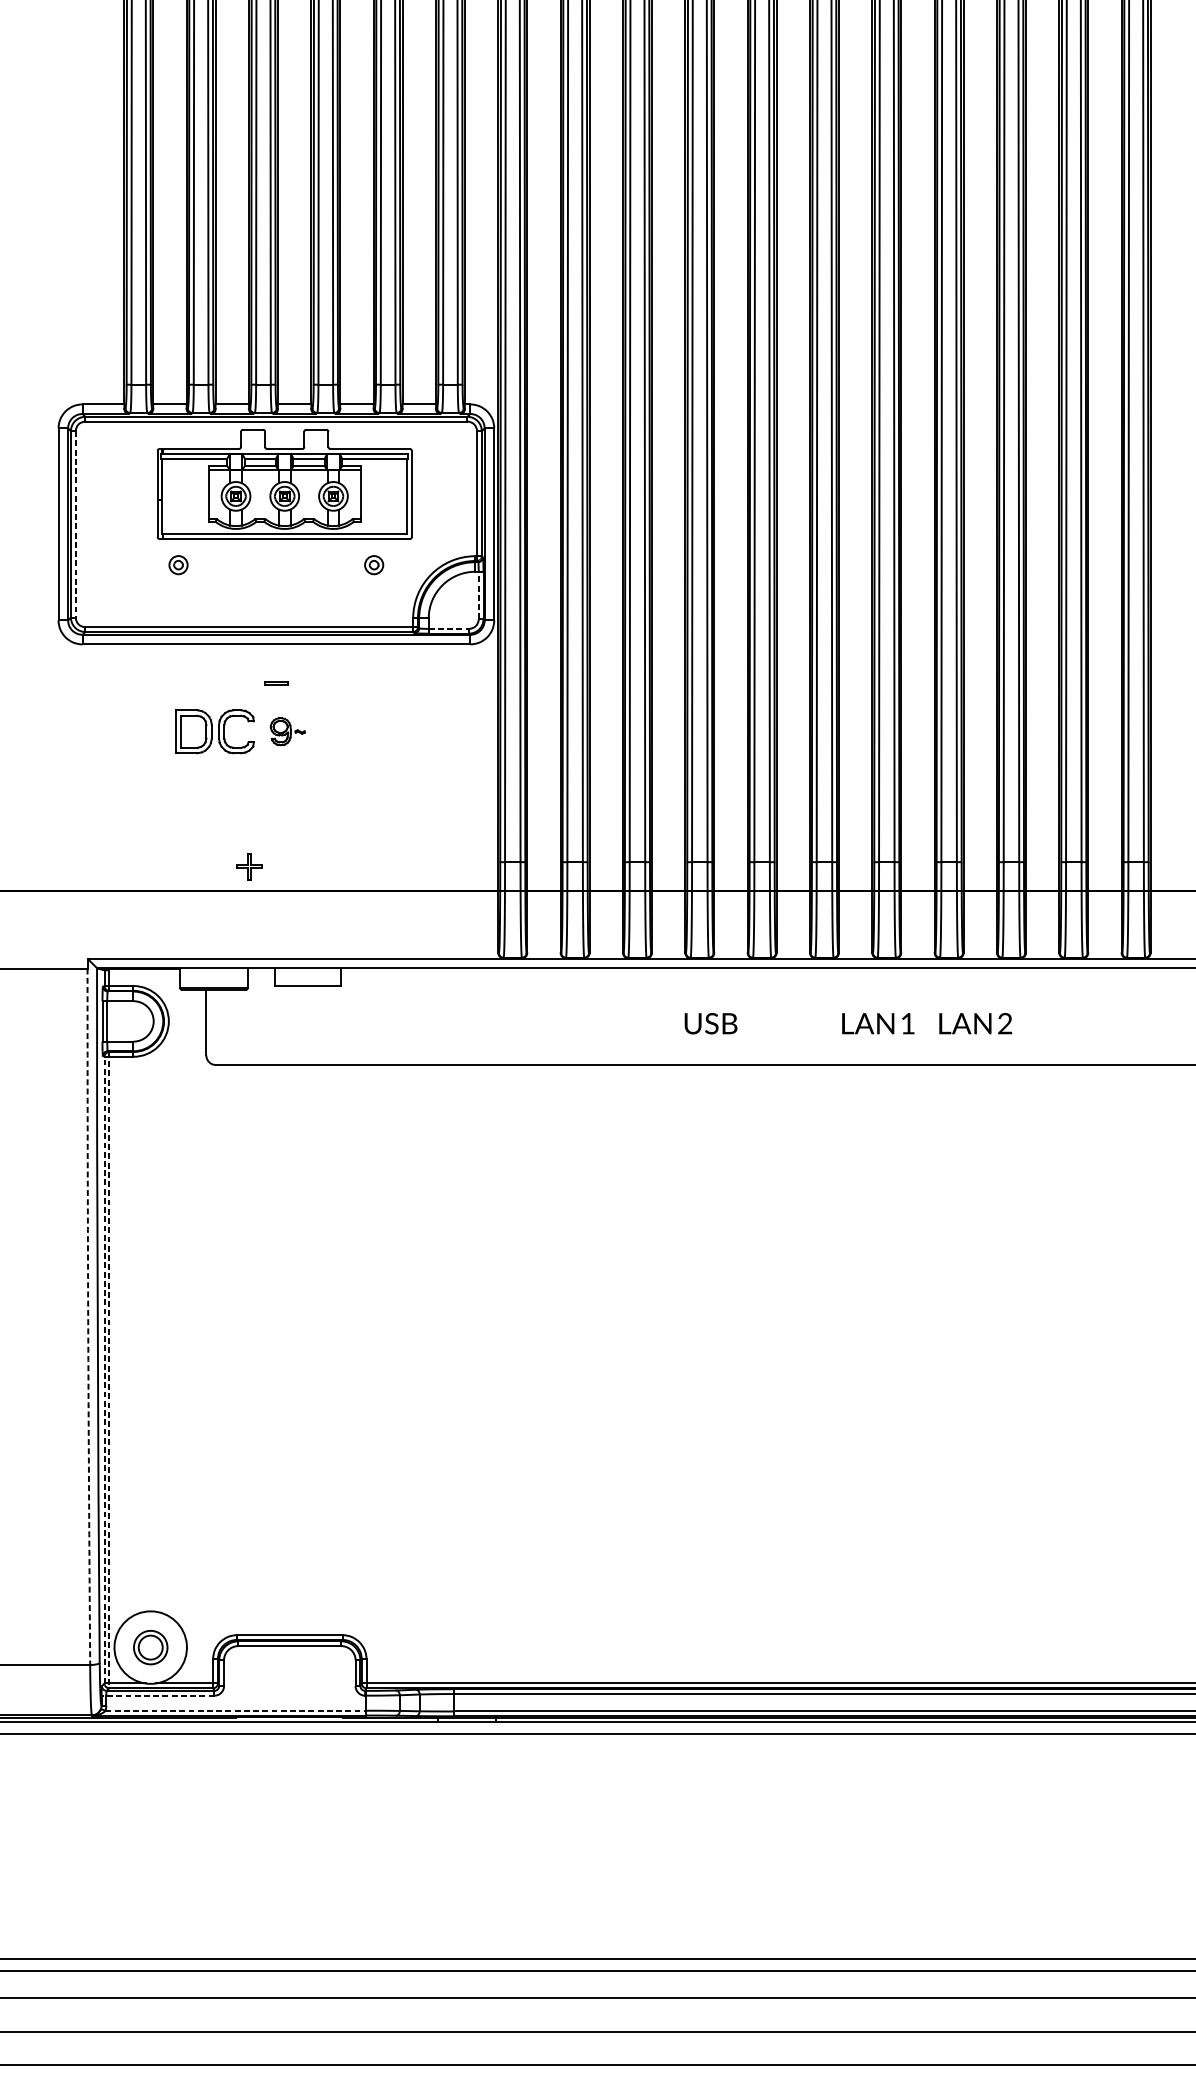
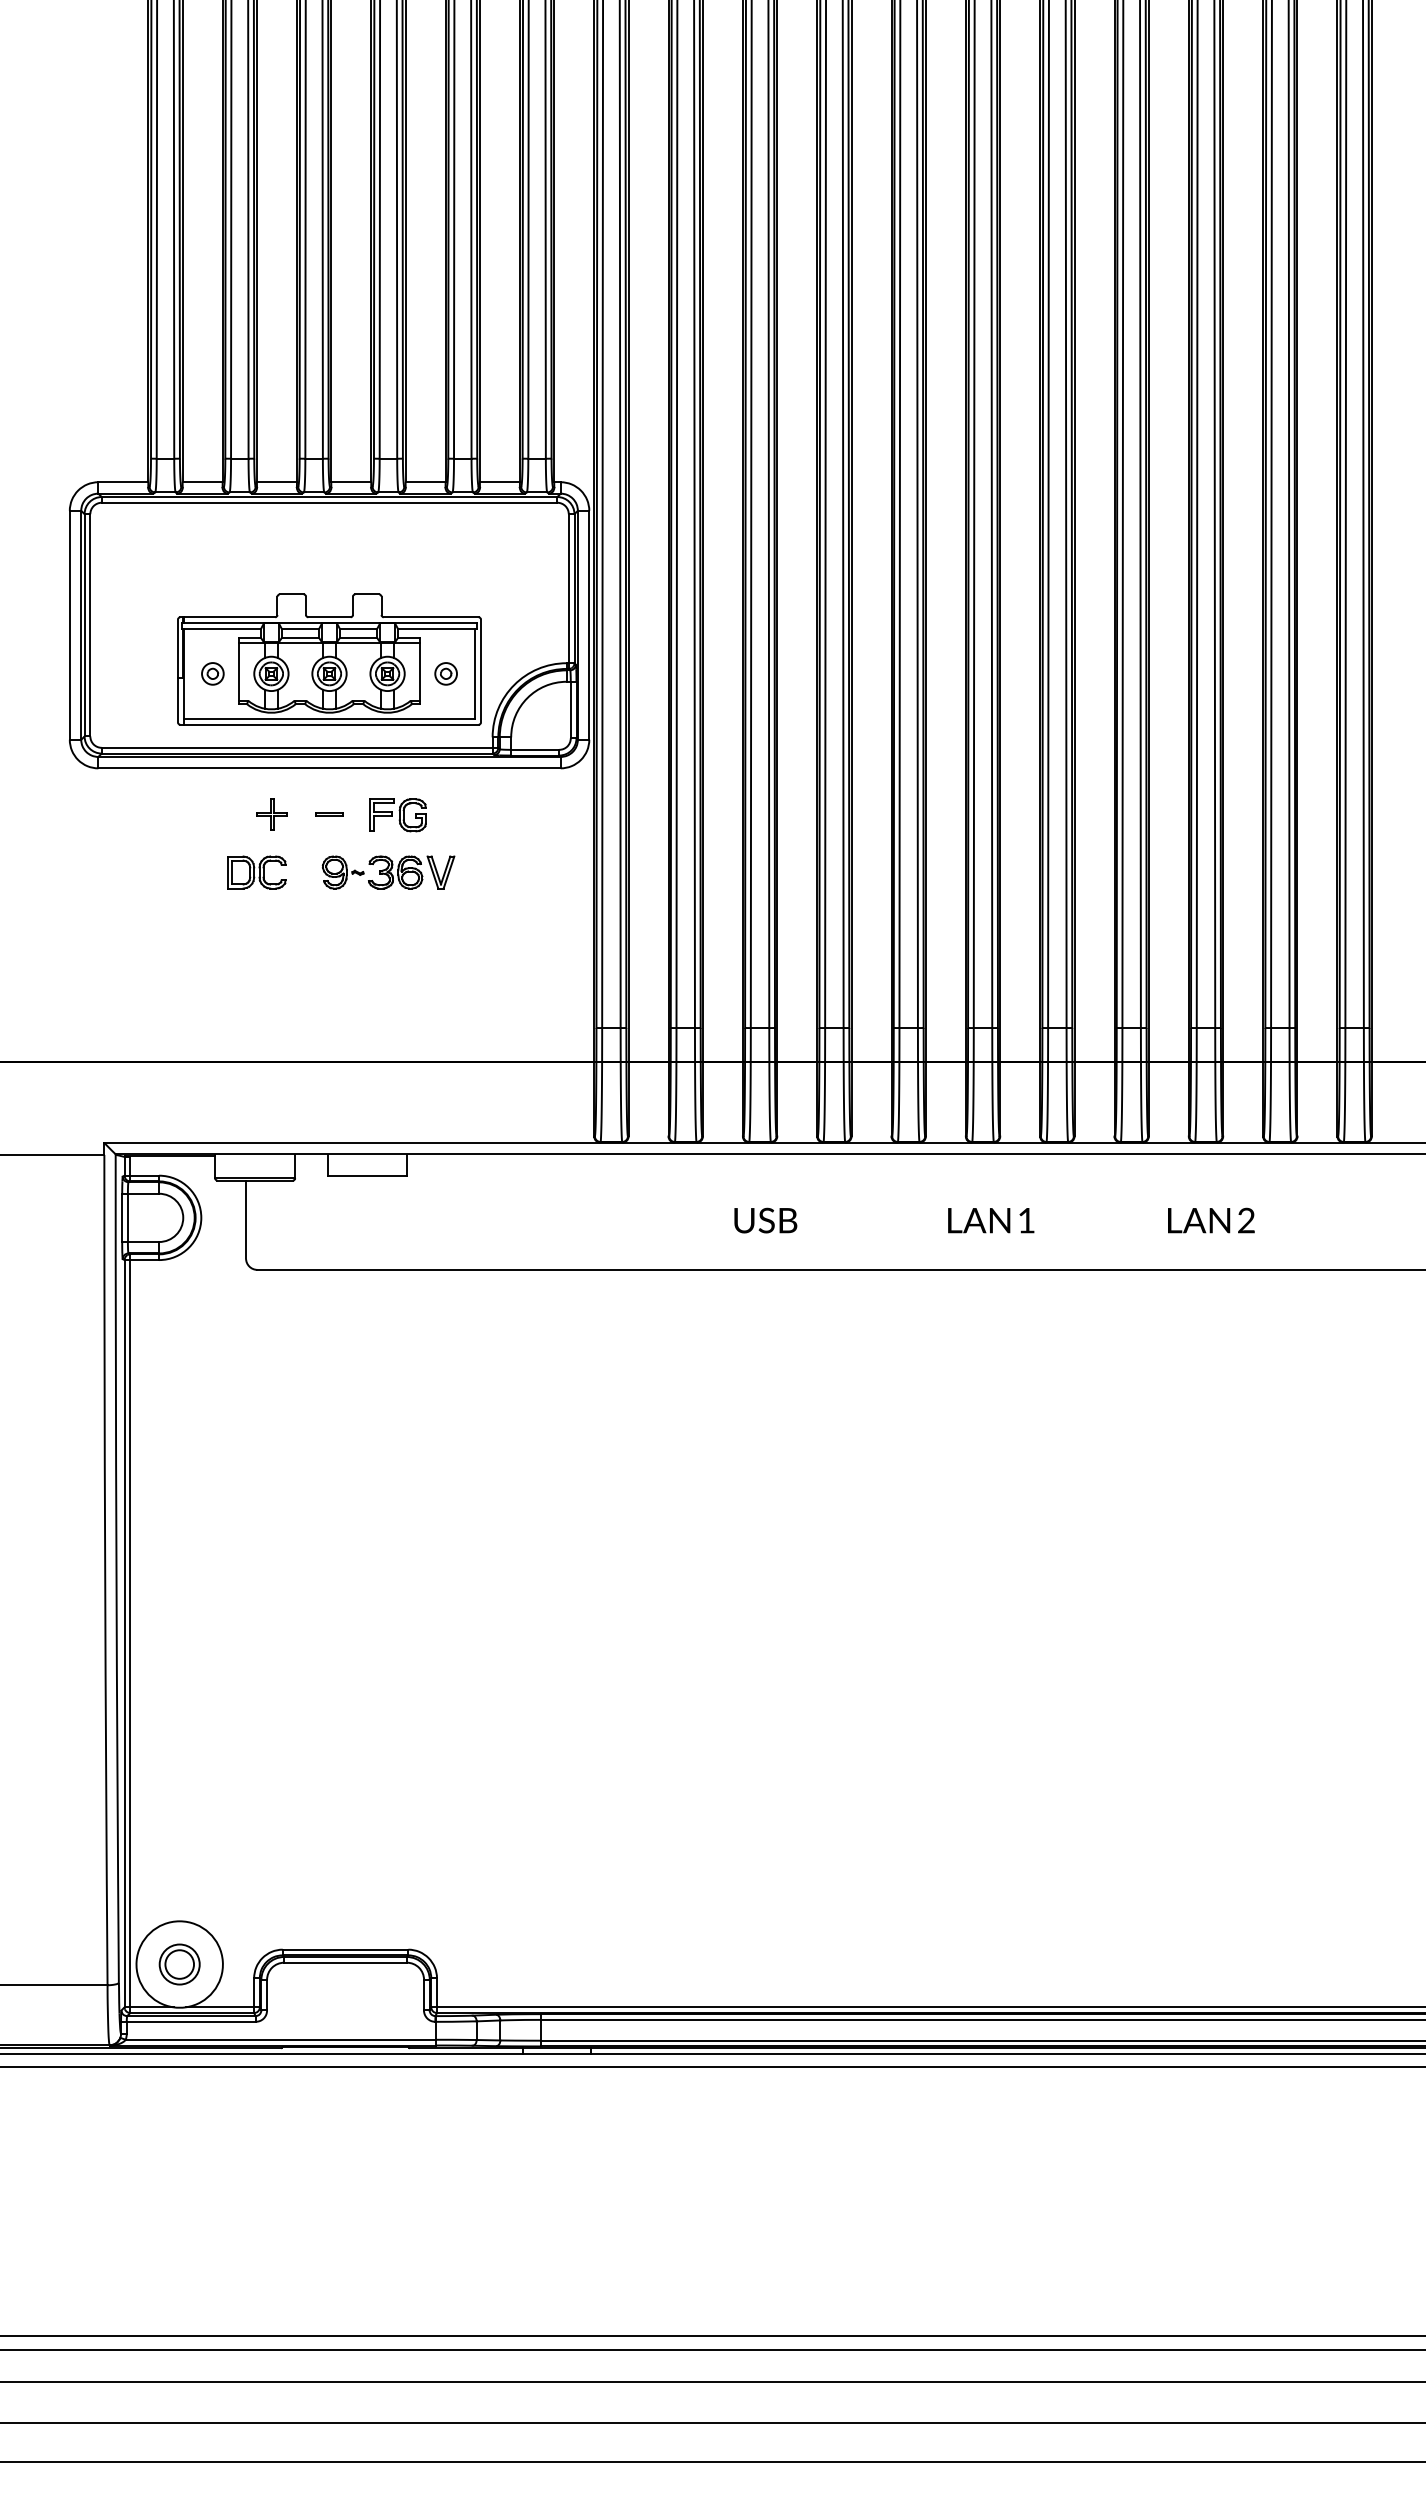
part: (284, 484) -> (329, 659), moved
line: (75, 524) -> (90, 625), dashed -> solid
line: (478, 595) -> (570, 709), dashed -> solid
line: (449, 628) -> (535, 749), dashed -> solid
part: (333, 683) -> (397, 815), added
part: (215, 731) -> (256, 872), size x0.62
part: (345, 731) -> (411, 872), added
part: (248, 866) -> (271, 814), moved
text: (710, 1023) -> (765, 1220), moved
text: (878, 1023) -> (991, 1220), moved
text: (975, 1023) -> (1211, 1220), moved
arc: (88, 1317) -> (105, 1570), dashed -> solid
line: (104, 1369) -> (124, 1633), dashed -> solid
line: (109, 1370) -> (130, 1634), dashed -> solid
line: (157, 1695) -> (187, 2021), dashed -> solid
line: (236, 1710) -> (281, 2039), dashed -> solid

